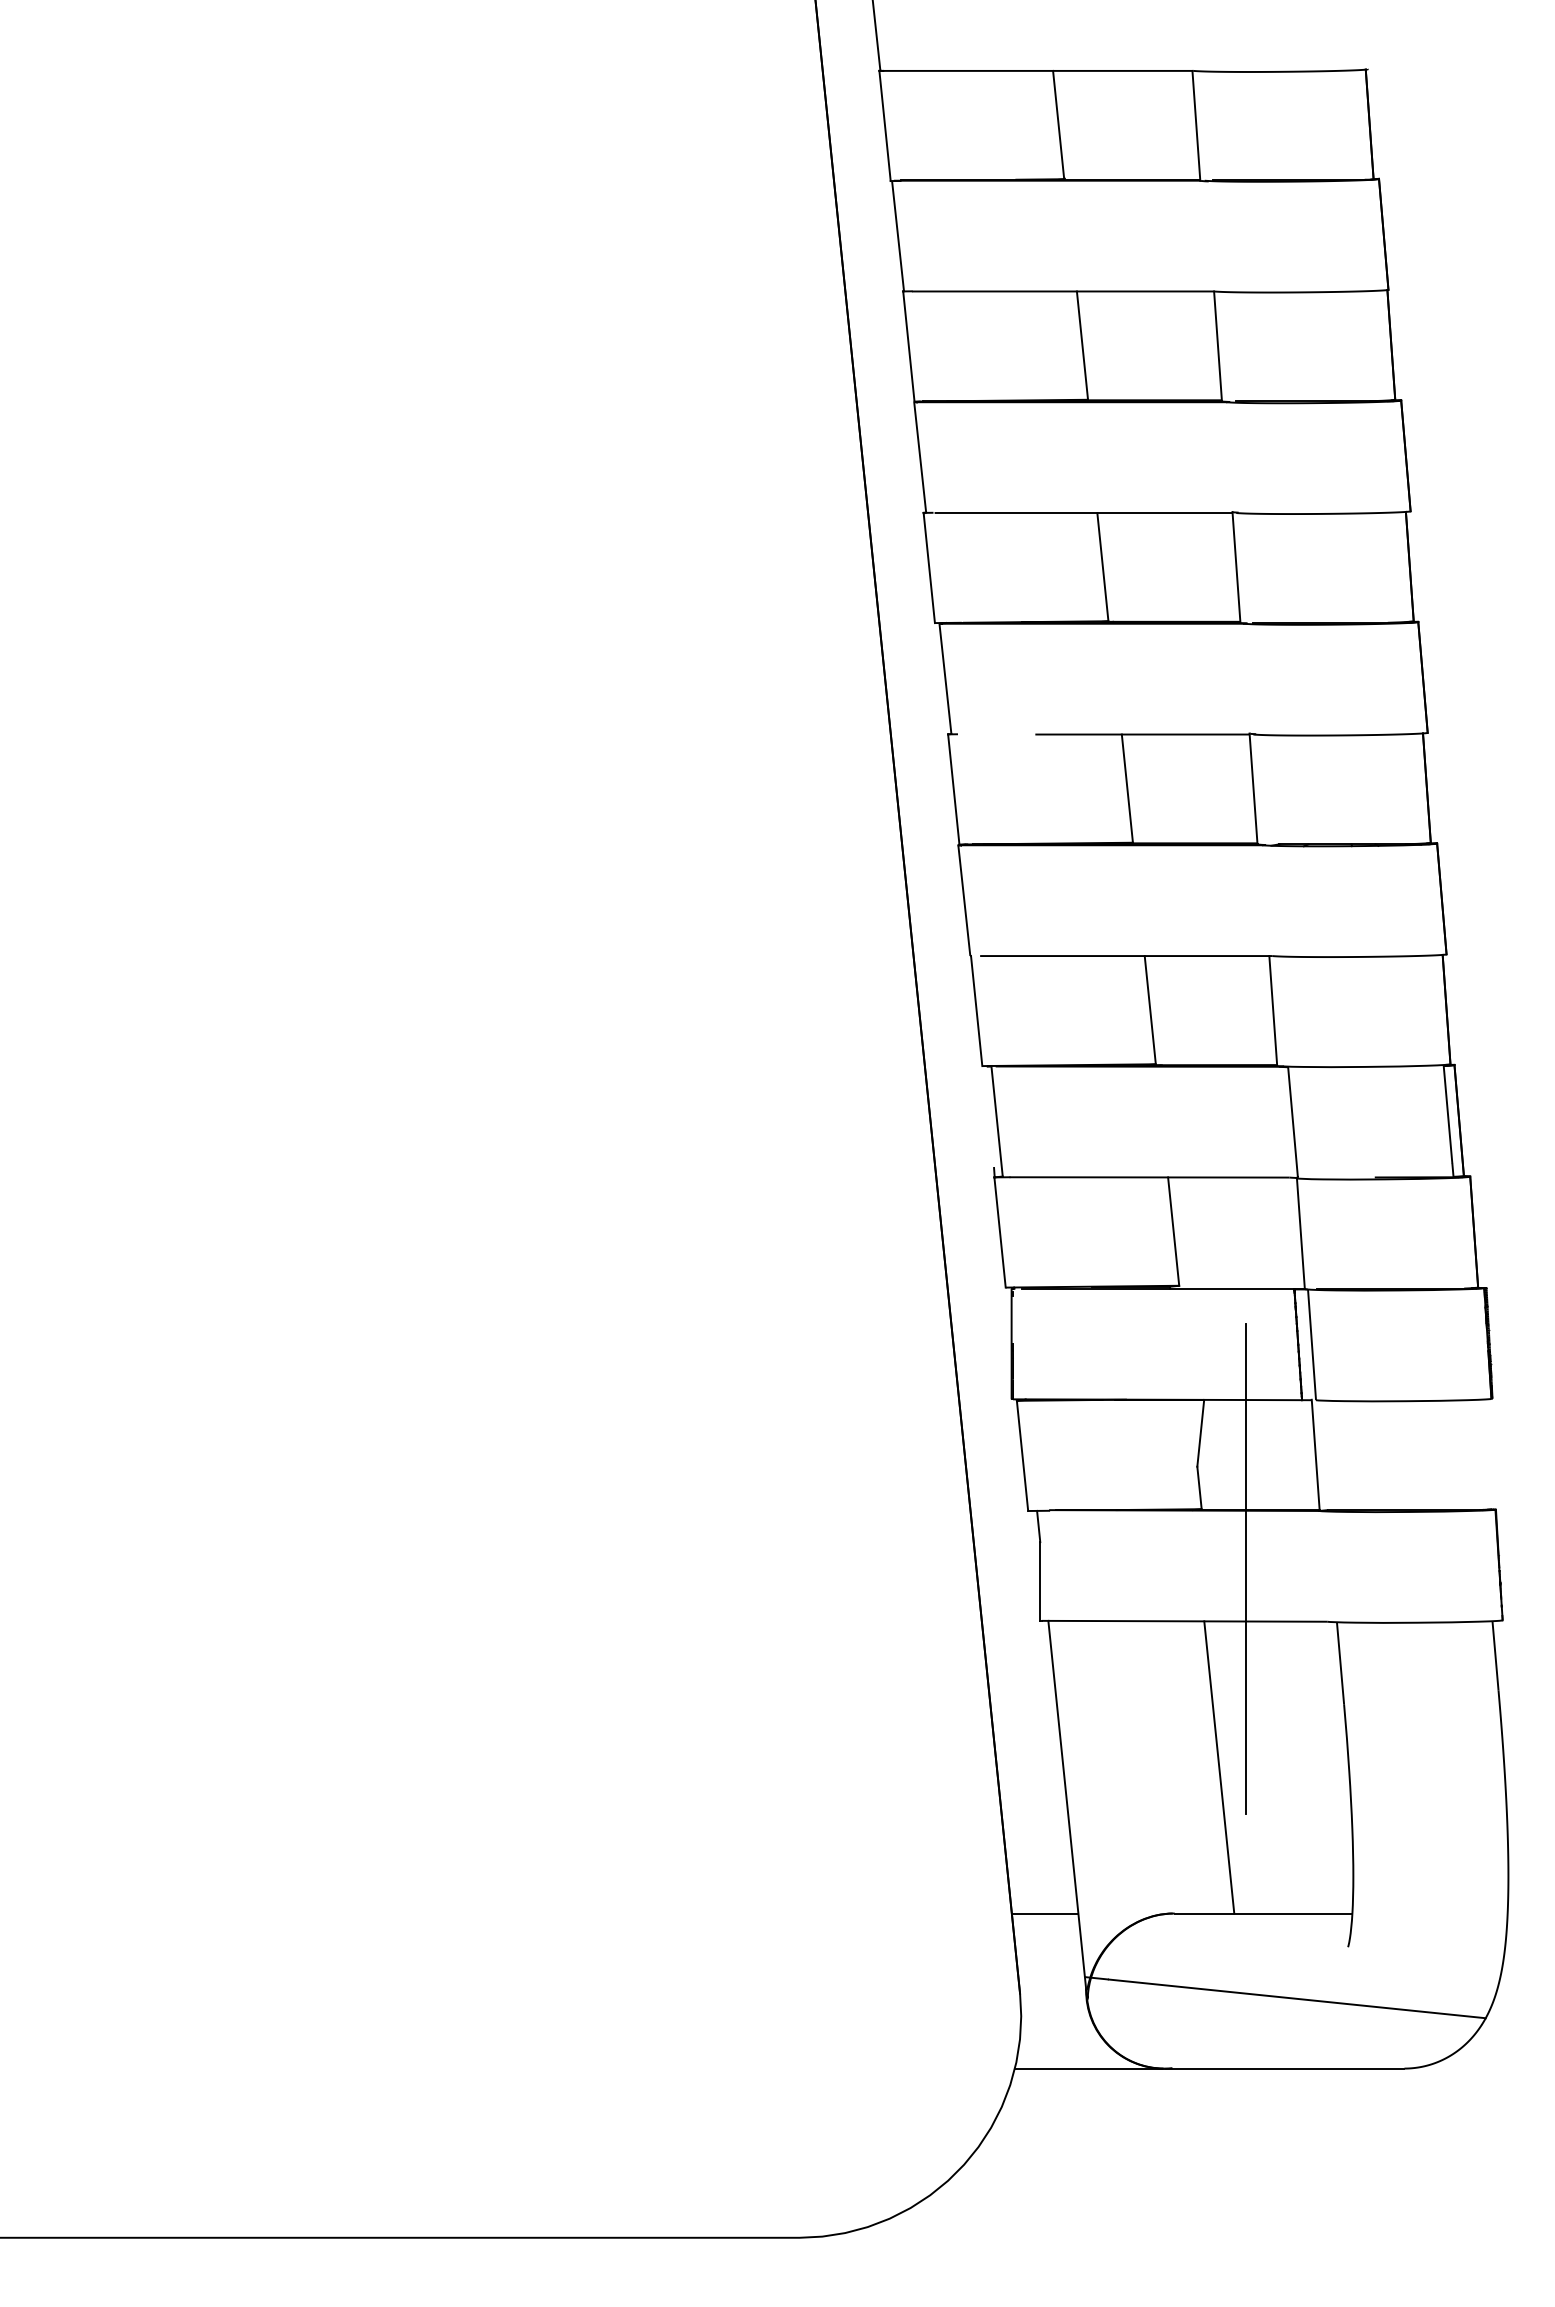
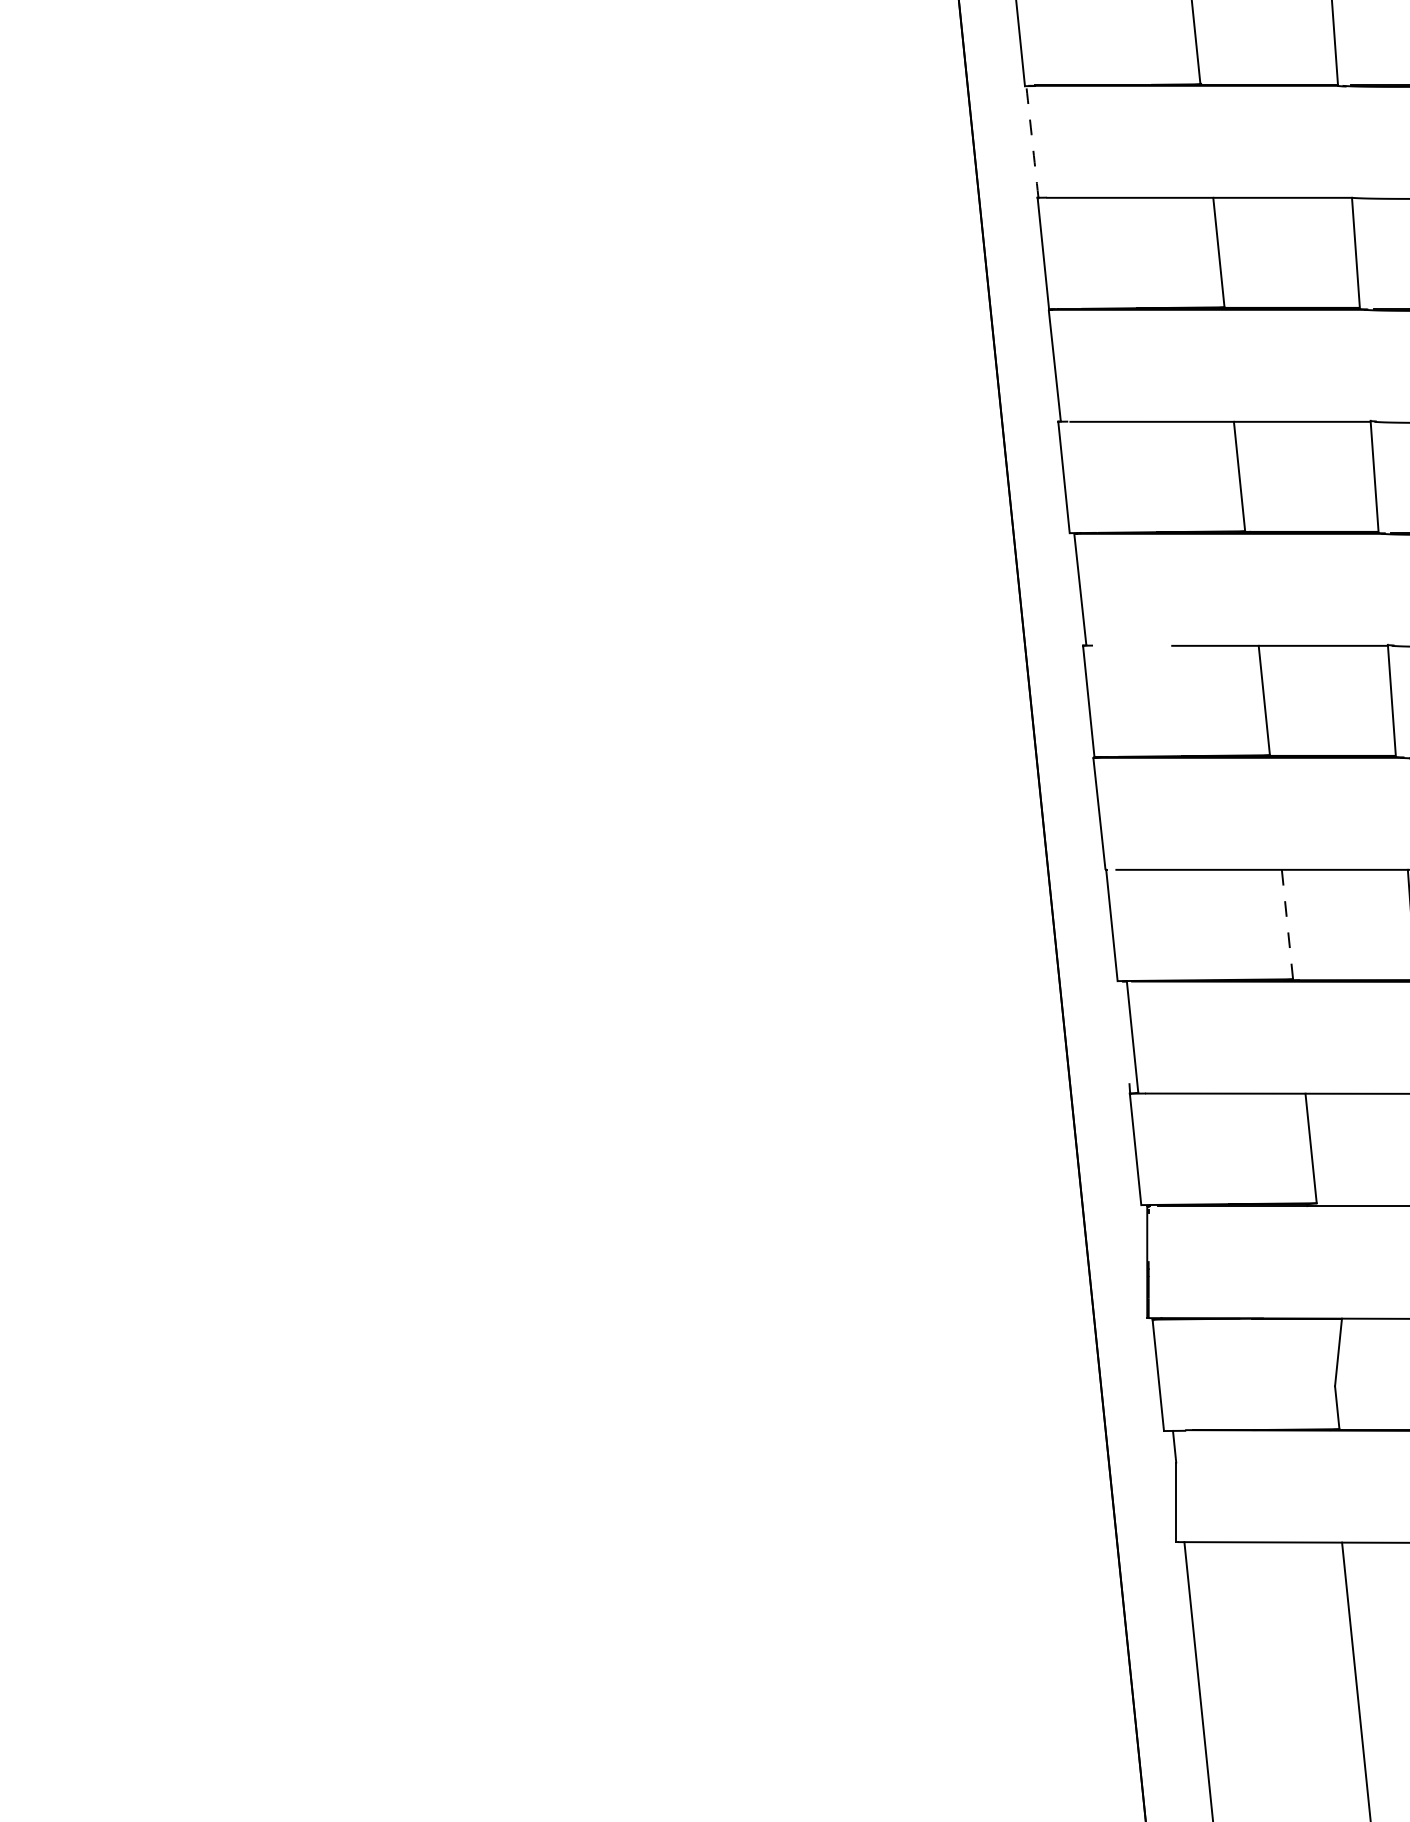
arc: (898, 236) -> (1032, 142), solid -> dashed
line: (1150, 1009) -> (1287, 923), solid -> dashed
line: (1245, 1569) -> (1383, 1490), removed

